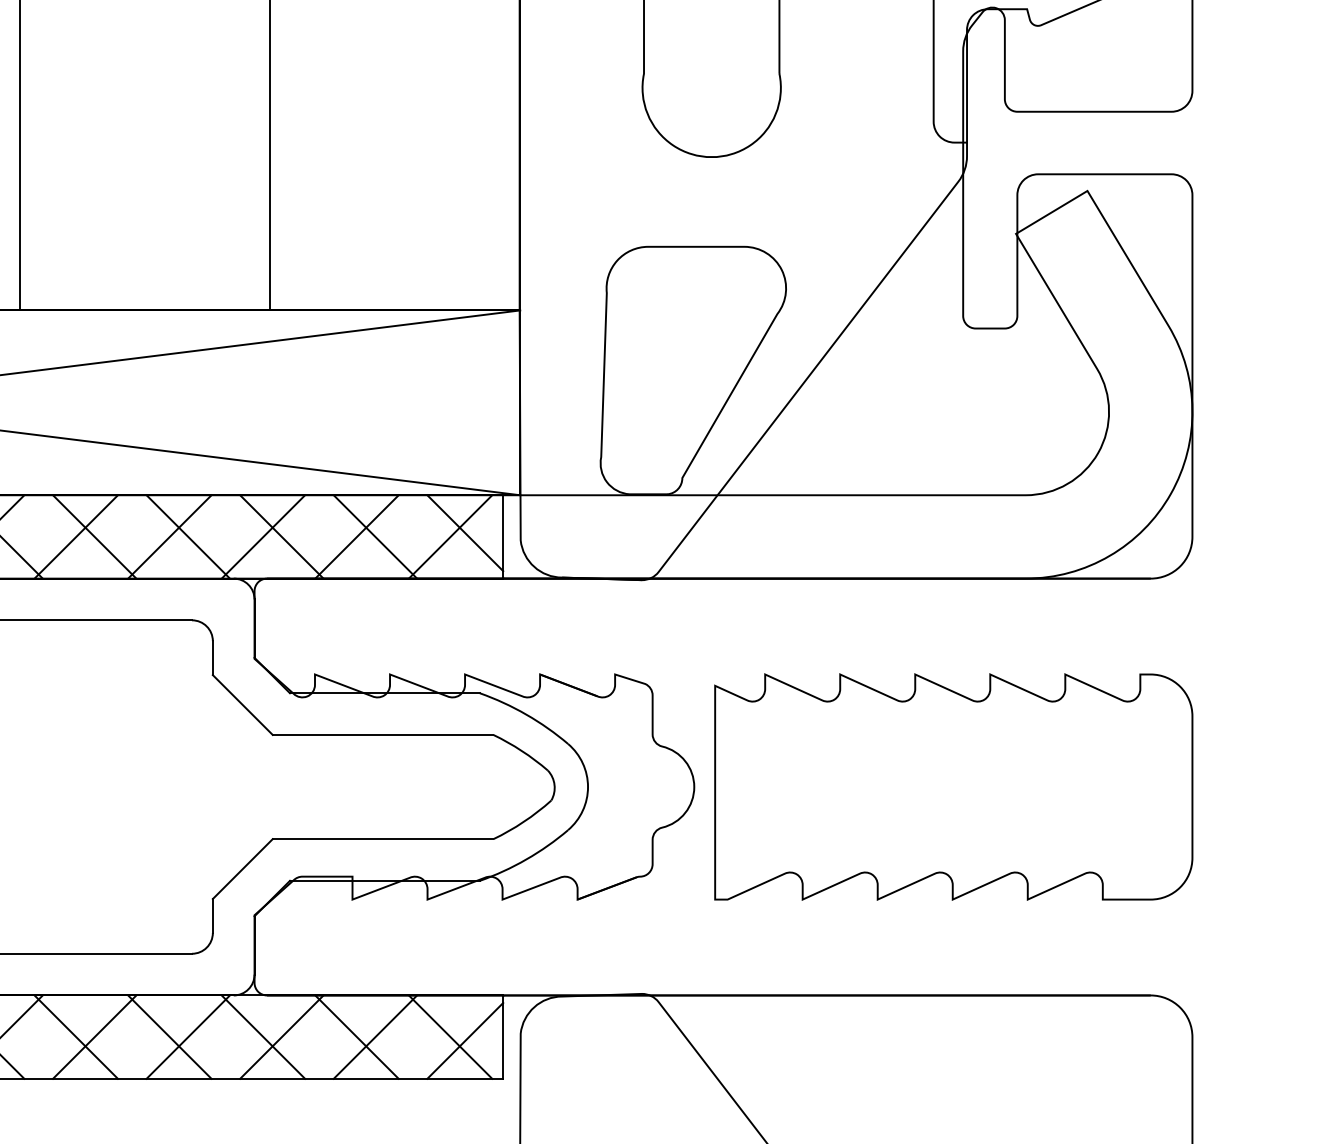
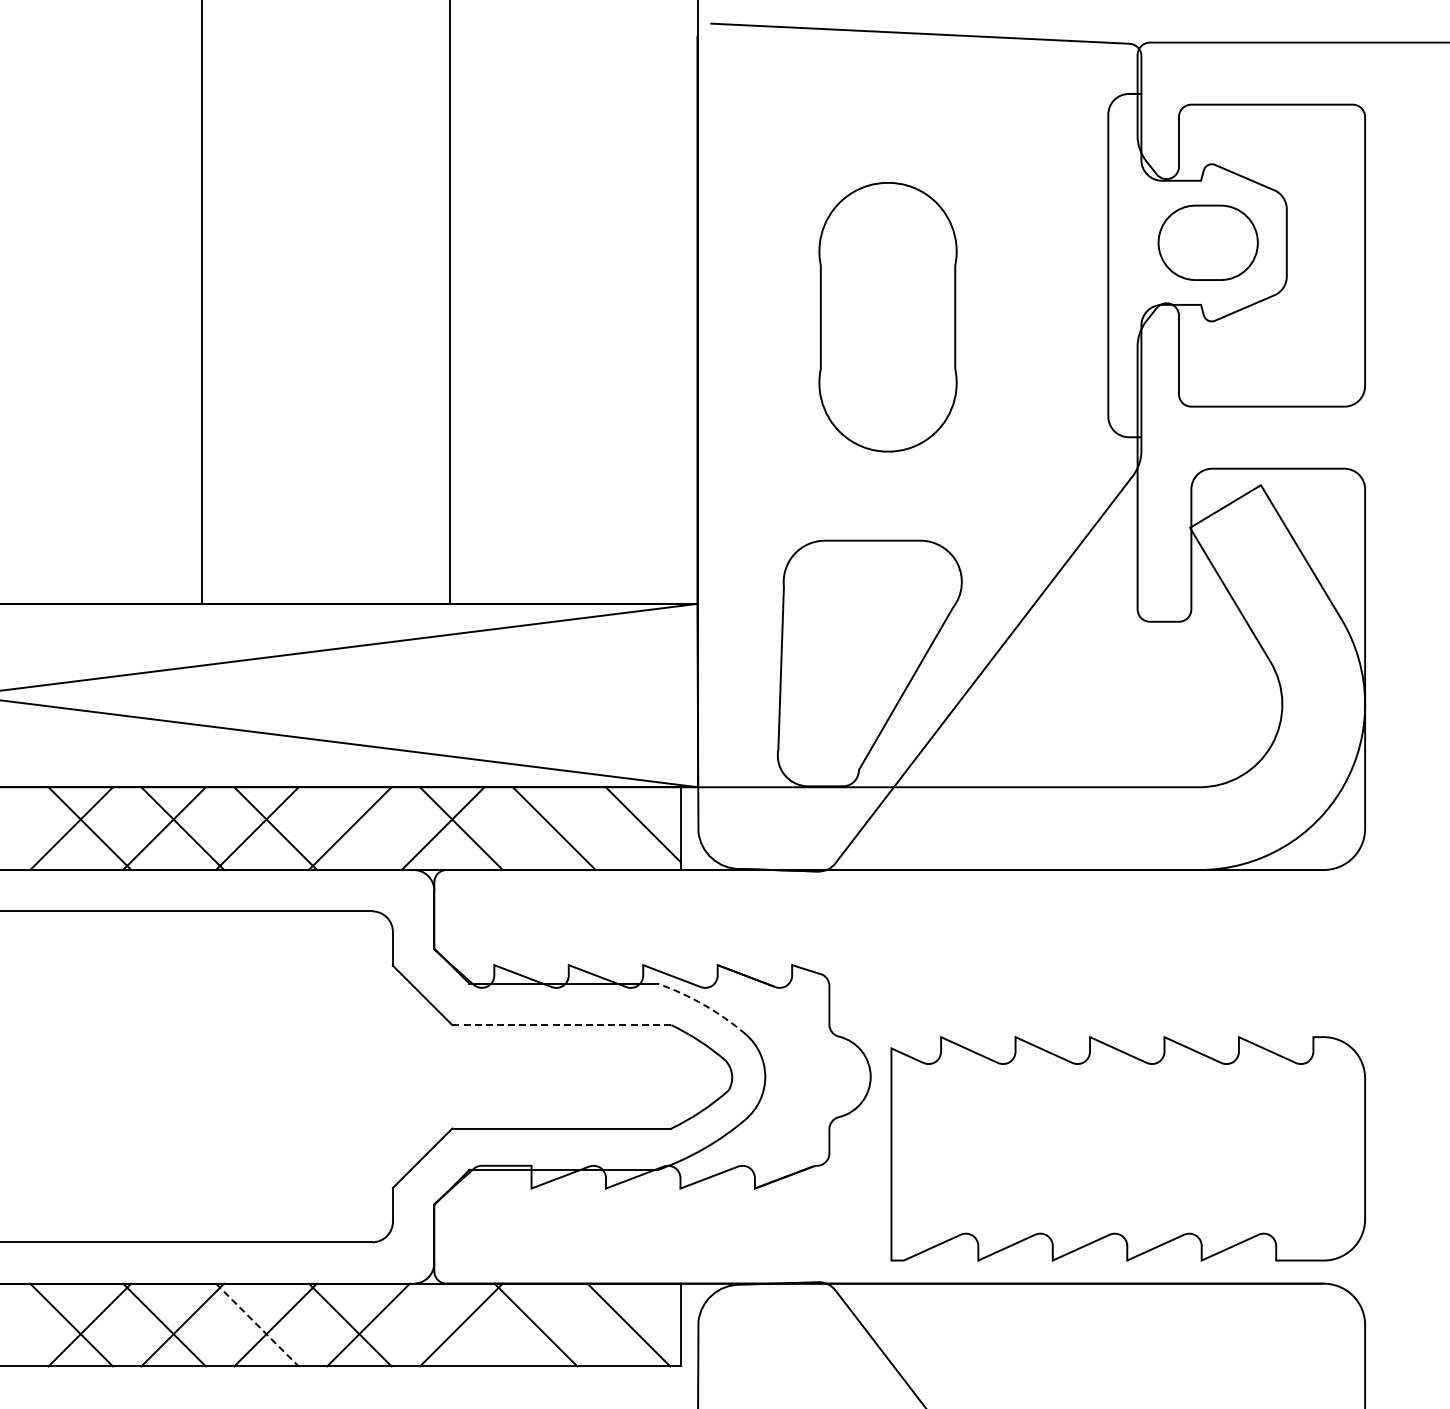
line: (188, 536) -> (368, 828), removed
line: (356, 536) -> (535, 828), removed
line: (450, 536) -> (628, 828), removed
arc: (526, 714) -> (704, 1004), solid -> dashed
line: (382, 735) -> (561, 1025), solid -> dashed
part: (953, 786) -> (1127, 1148), moved
line: (262, 1036) -> (442, 1324), removed
line: (374, 1036) -> (553, 1324), removed
line: (76, 1037) -> (257, 1325), solid -> dashed
line: (465, 1040) -> (643, 1328), removed

